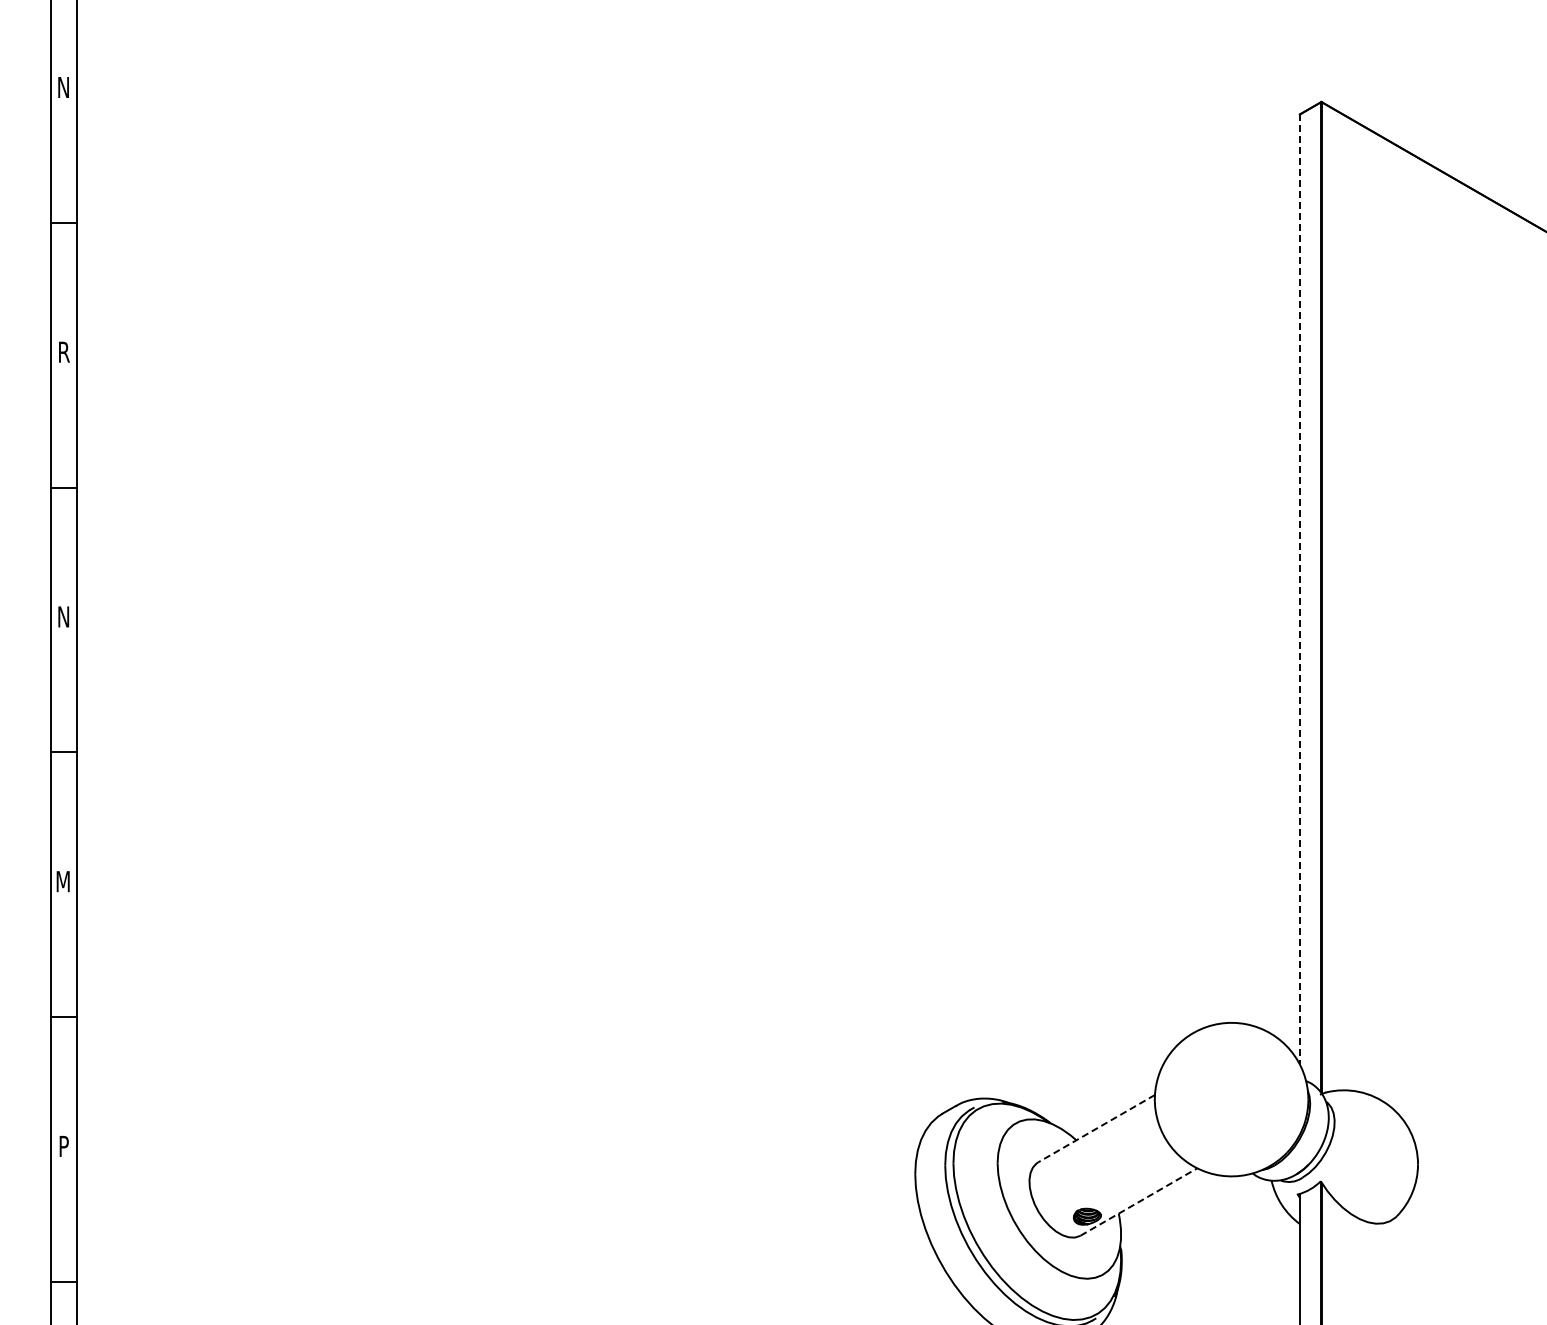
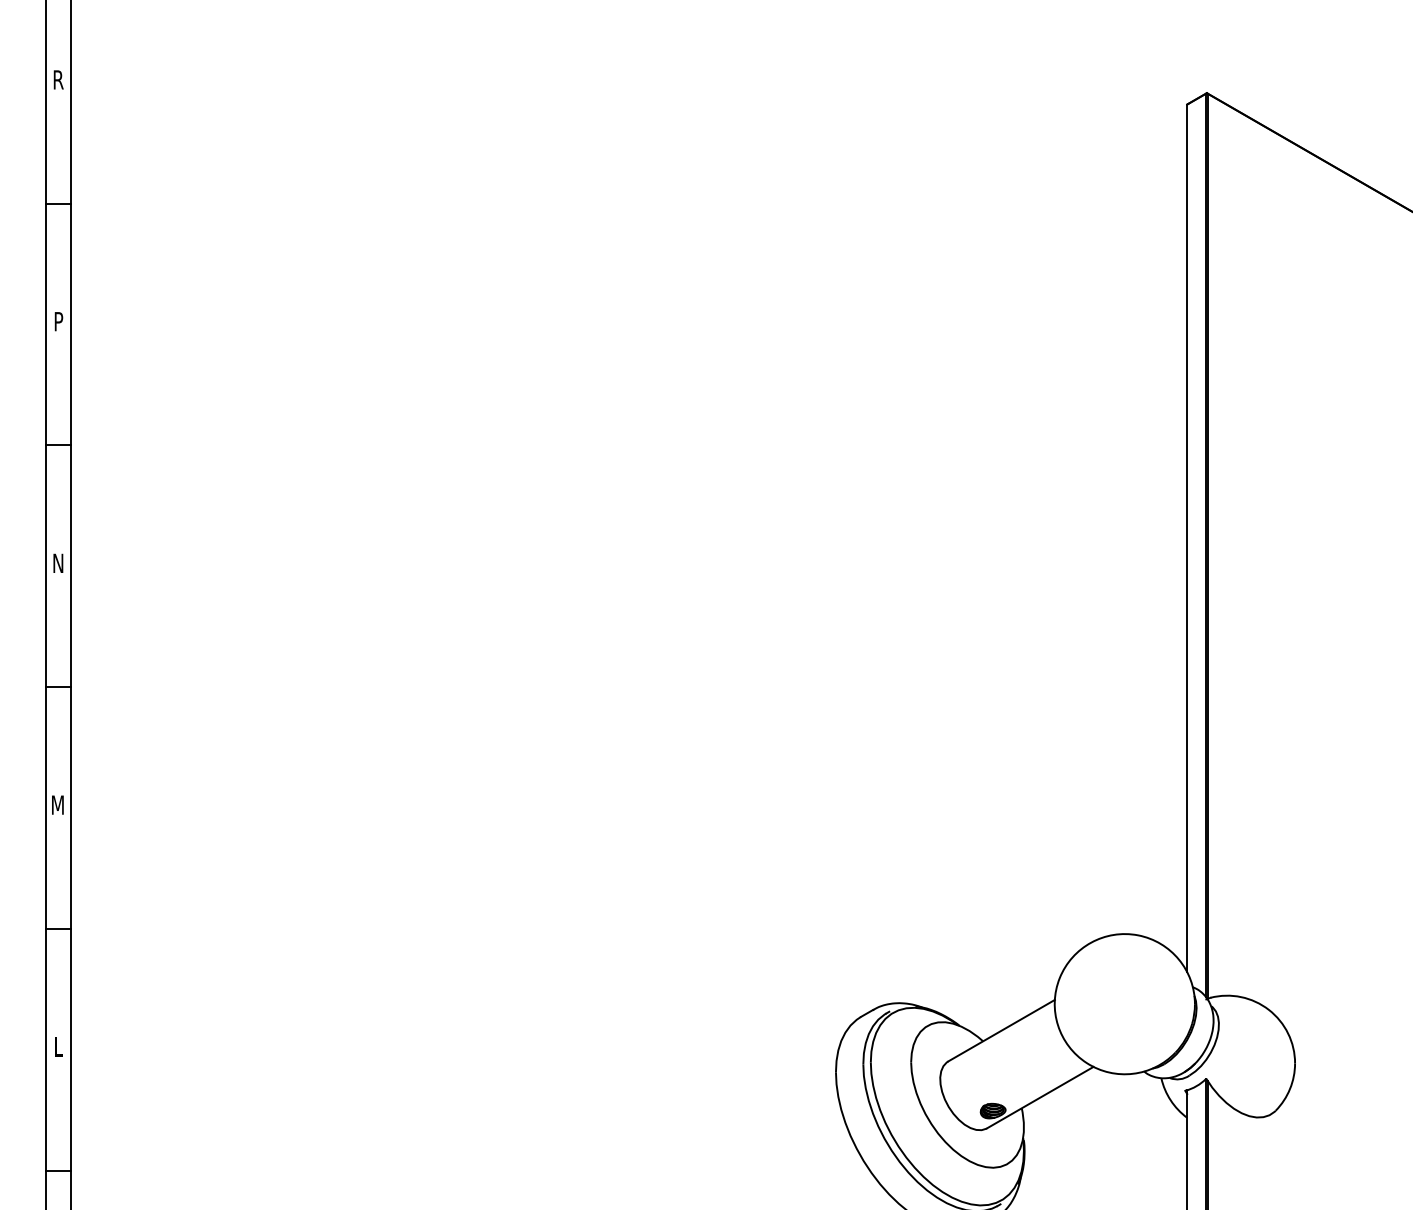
text: (63, 87) -> (58, 79), N -> R
text: (64, 351) -> (59, 320), R -> P
line: (1299, 590) -> (1186, 539), dashed -> solid
line: (1096, 1128) -> (1001, 1030), dashed -> solid
text: (63, 1145) -> (58, 1046), P -> L
line: (1139, 1201) -> (1040, 1097), dashed -> solid

